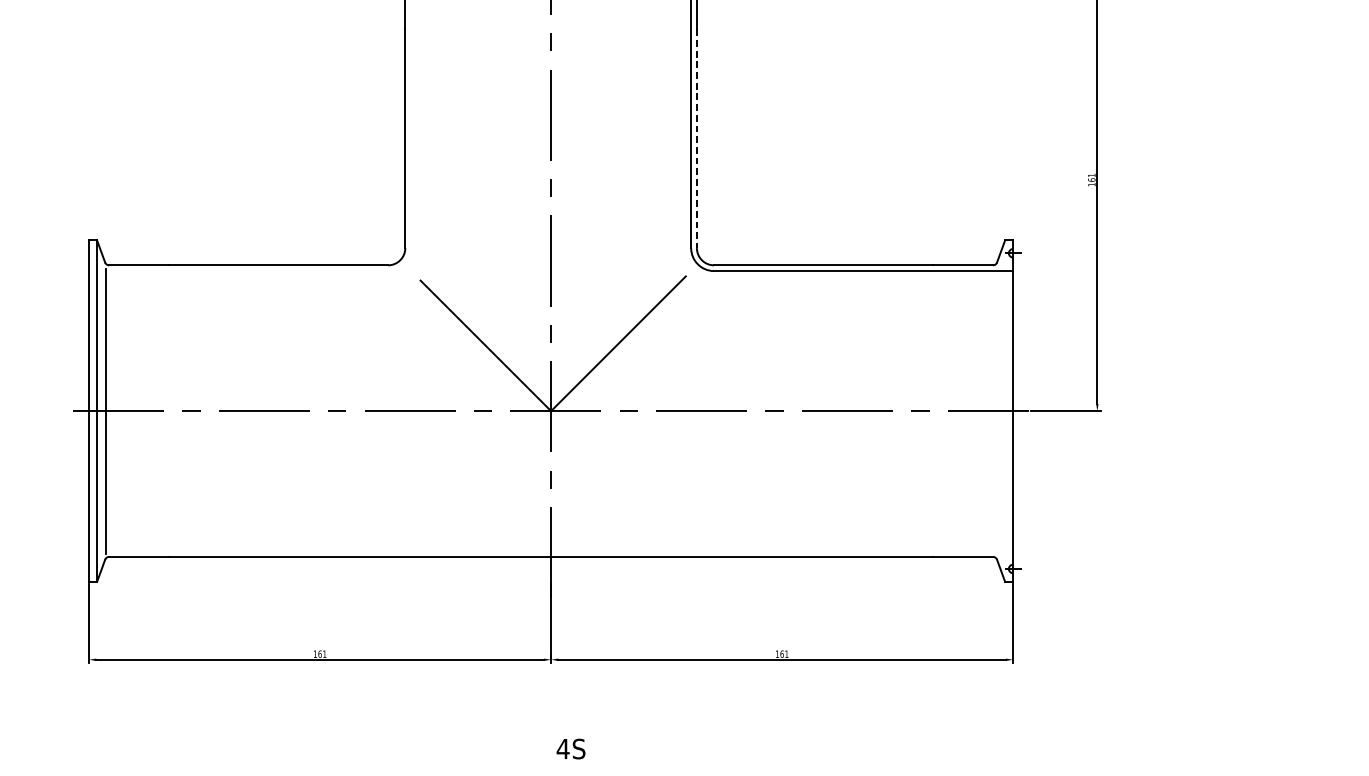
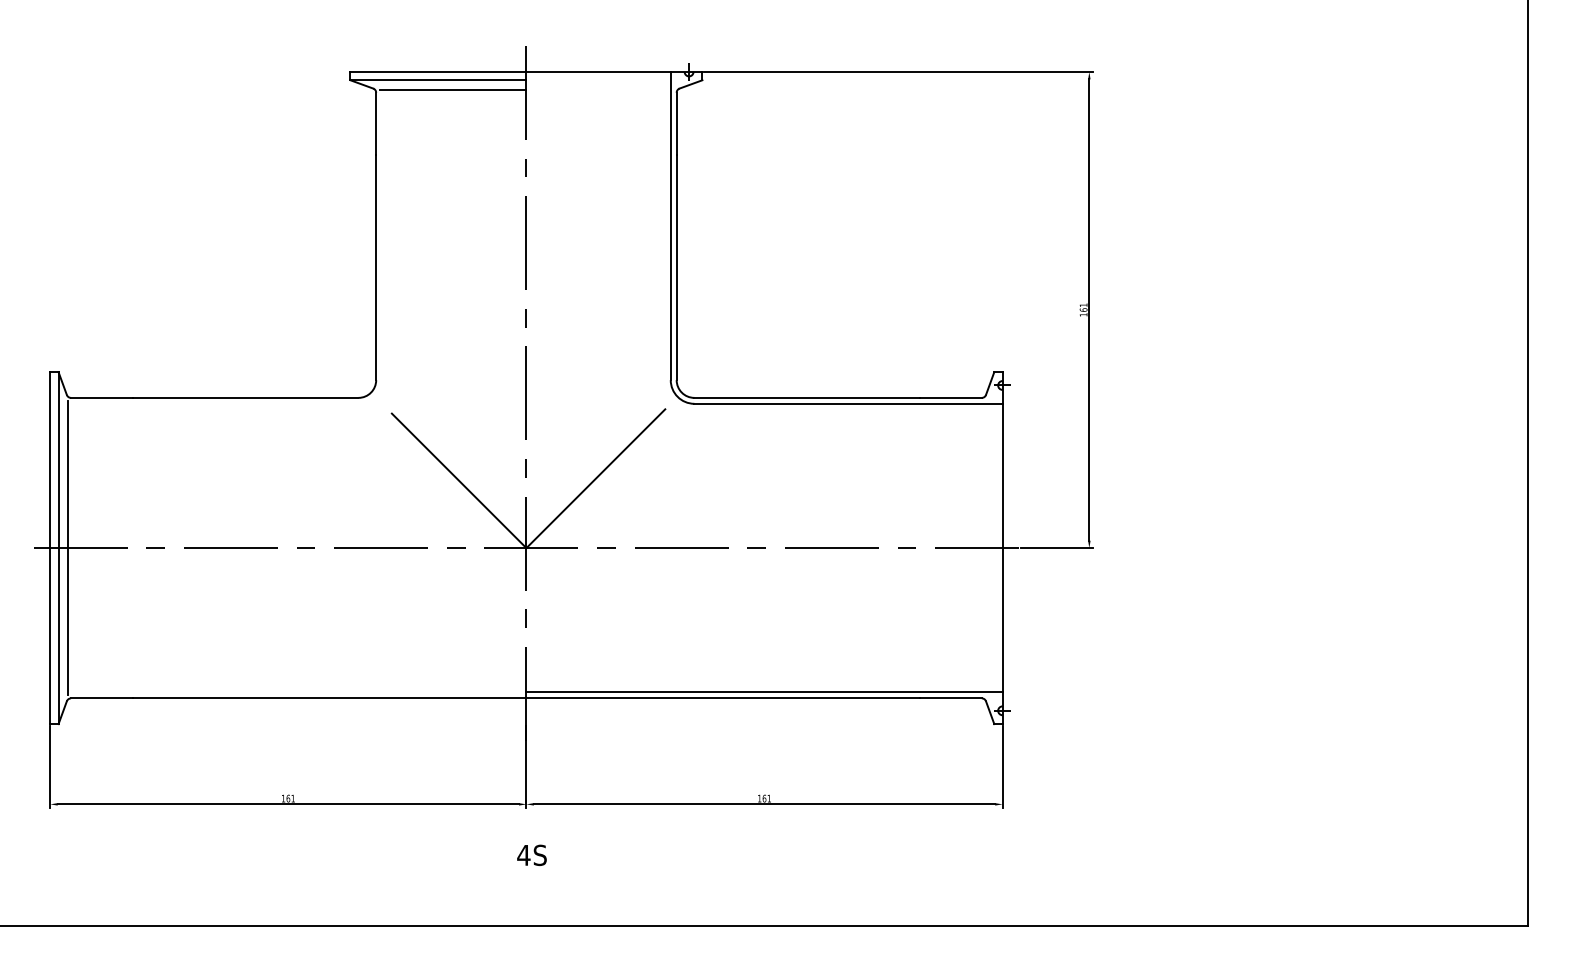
line: (696, 138) -> (676, 267), dashed -> solid
line: (782, 551) -> (764, 692), added
text: (570, 748) -> (531, 854), moved

